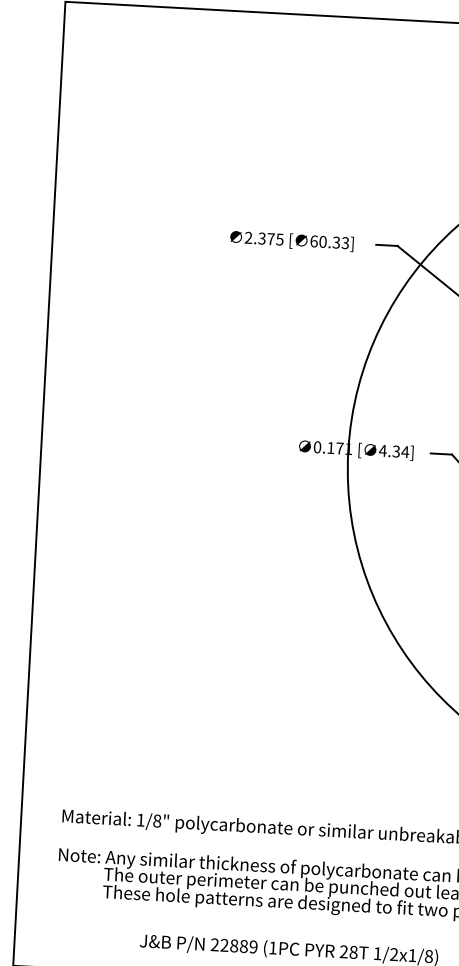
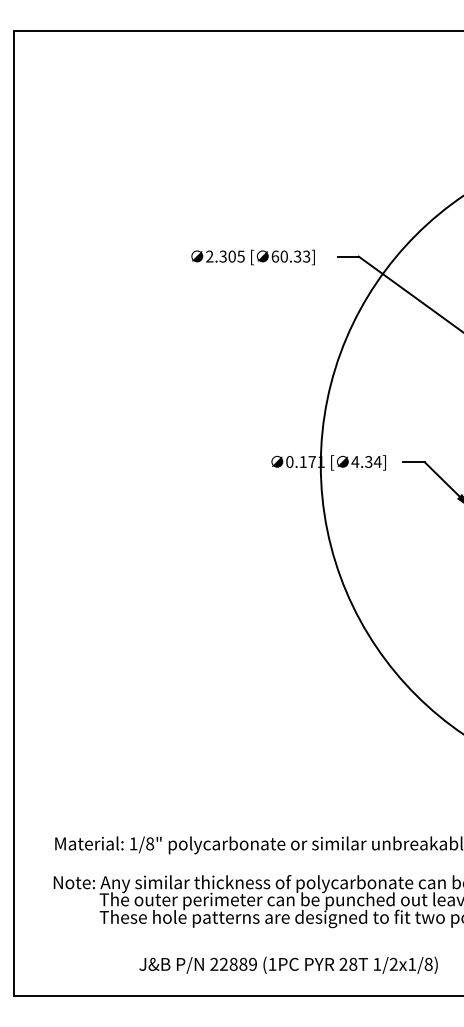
text: (270, 238) -> (231, 256), 2.375 -> 2.305

